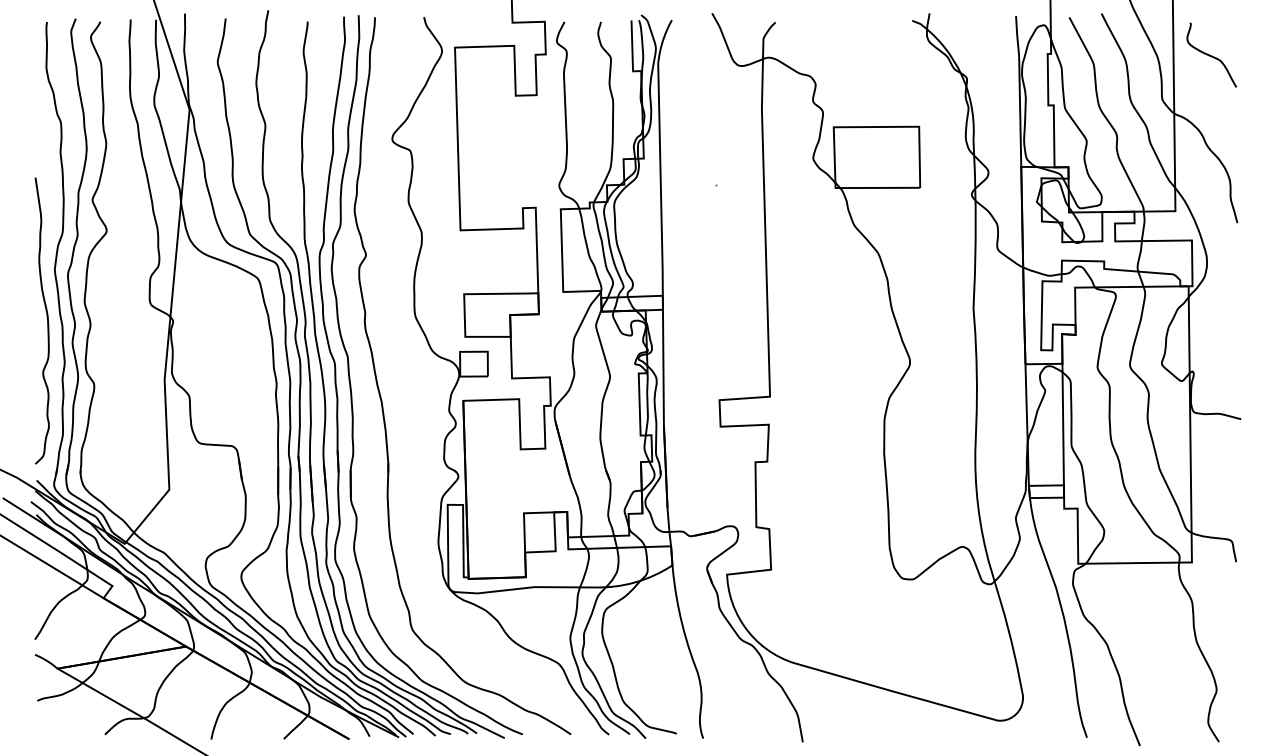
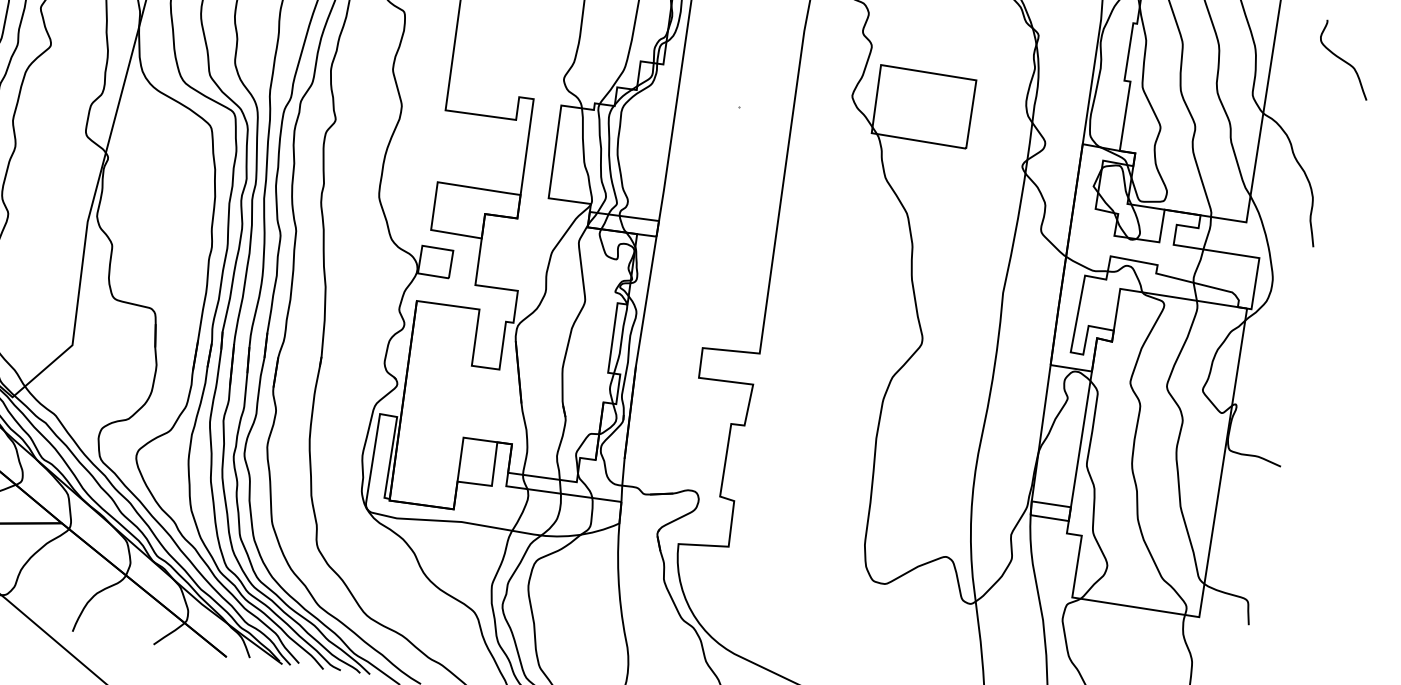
curve: (1210, 54) -> (1343, 59), moved

